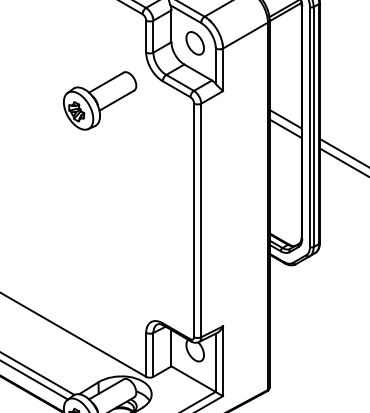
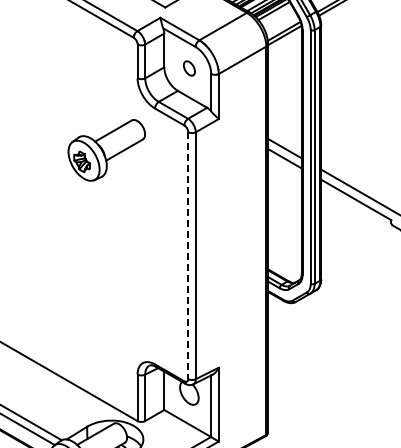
part: (195, 43) -> (189, 68), size x0.6
part: (99, 101) -> (106, 150), moved
line: (194, 221) -> (188, 256), solid -> dashed

